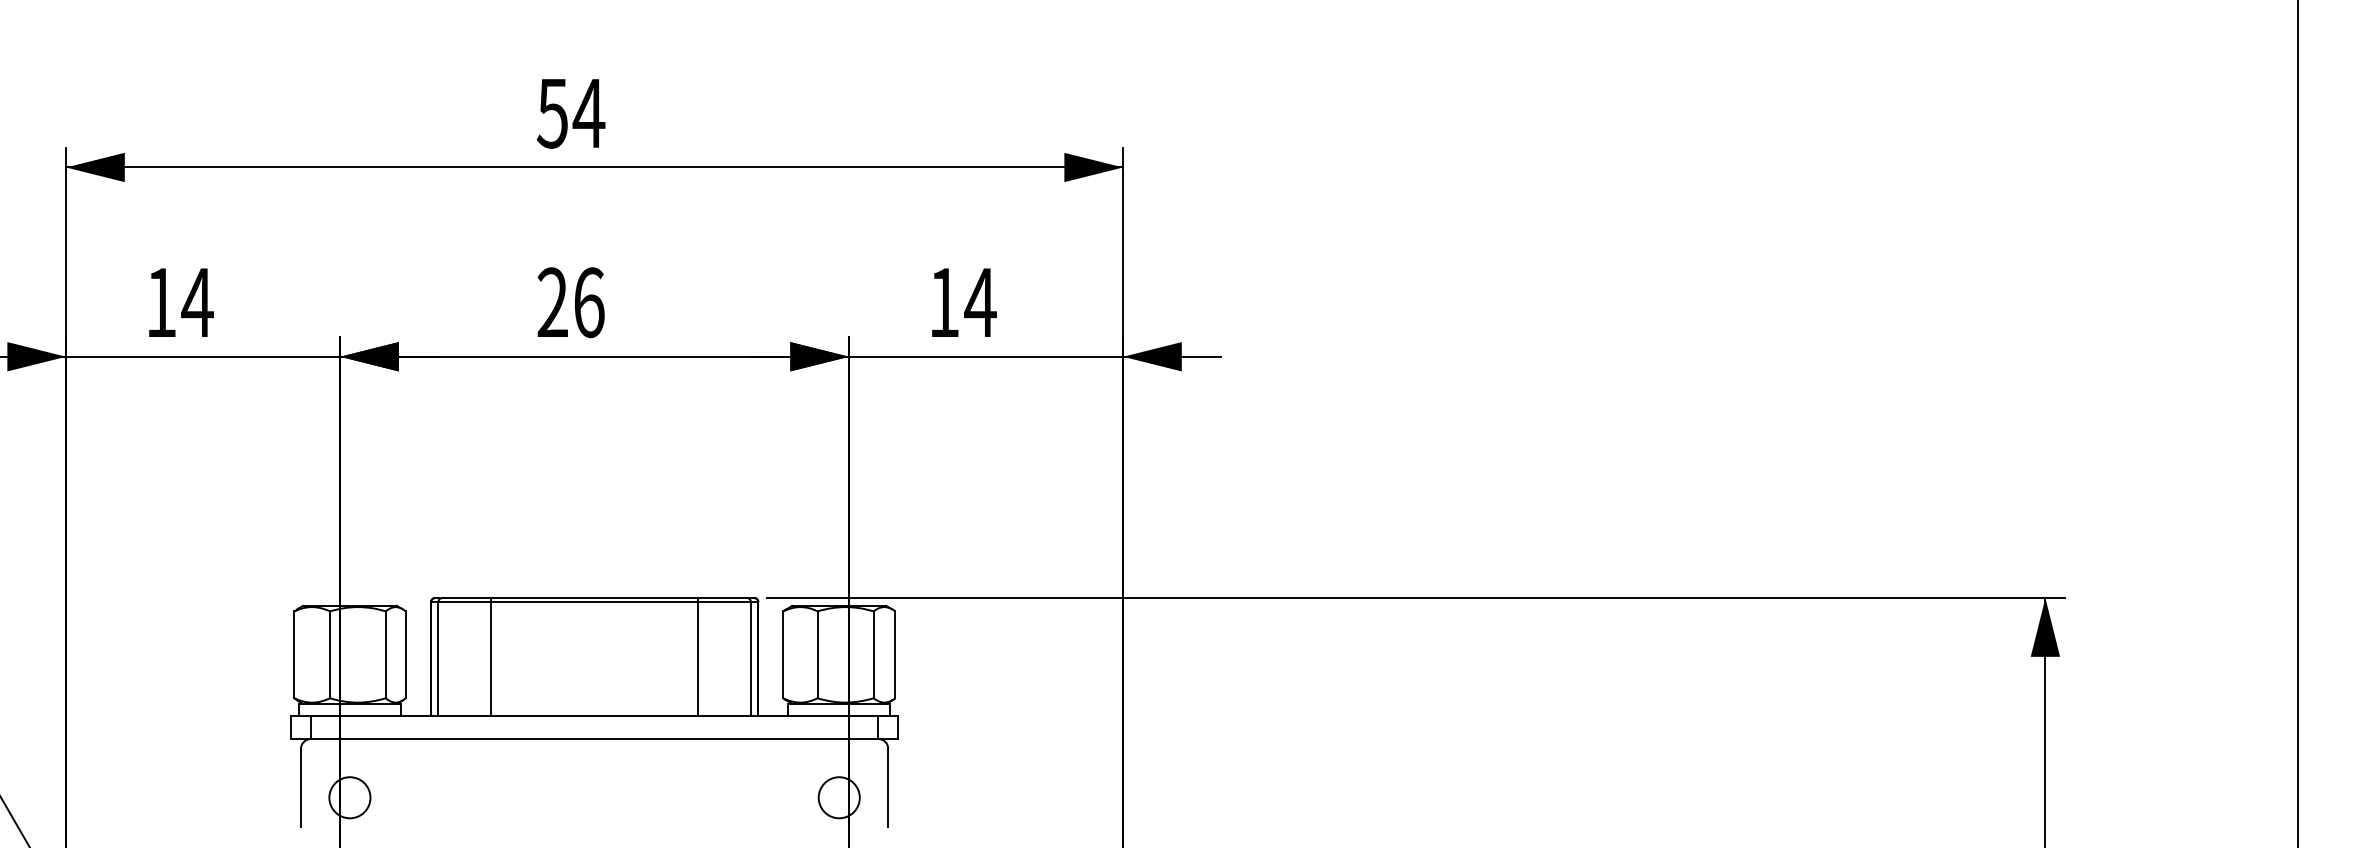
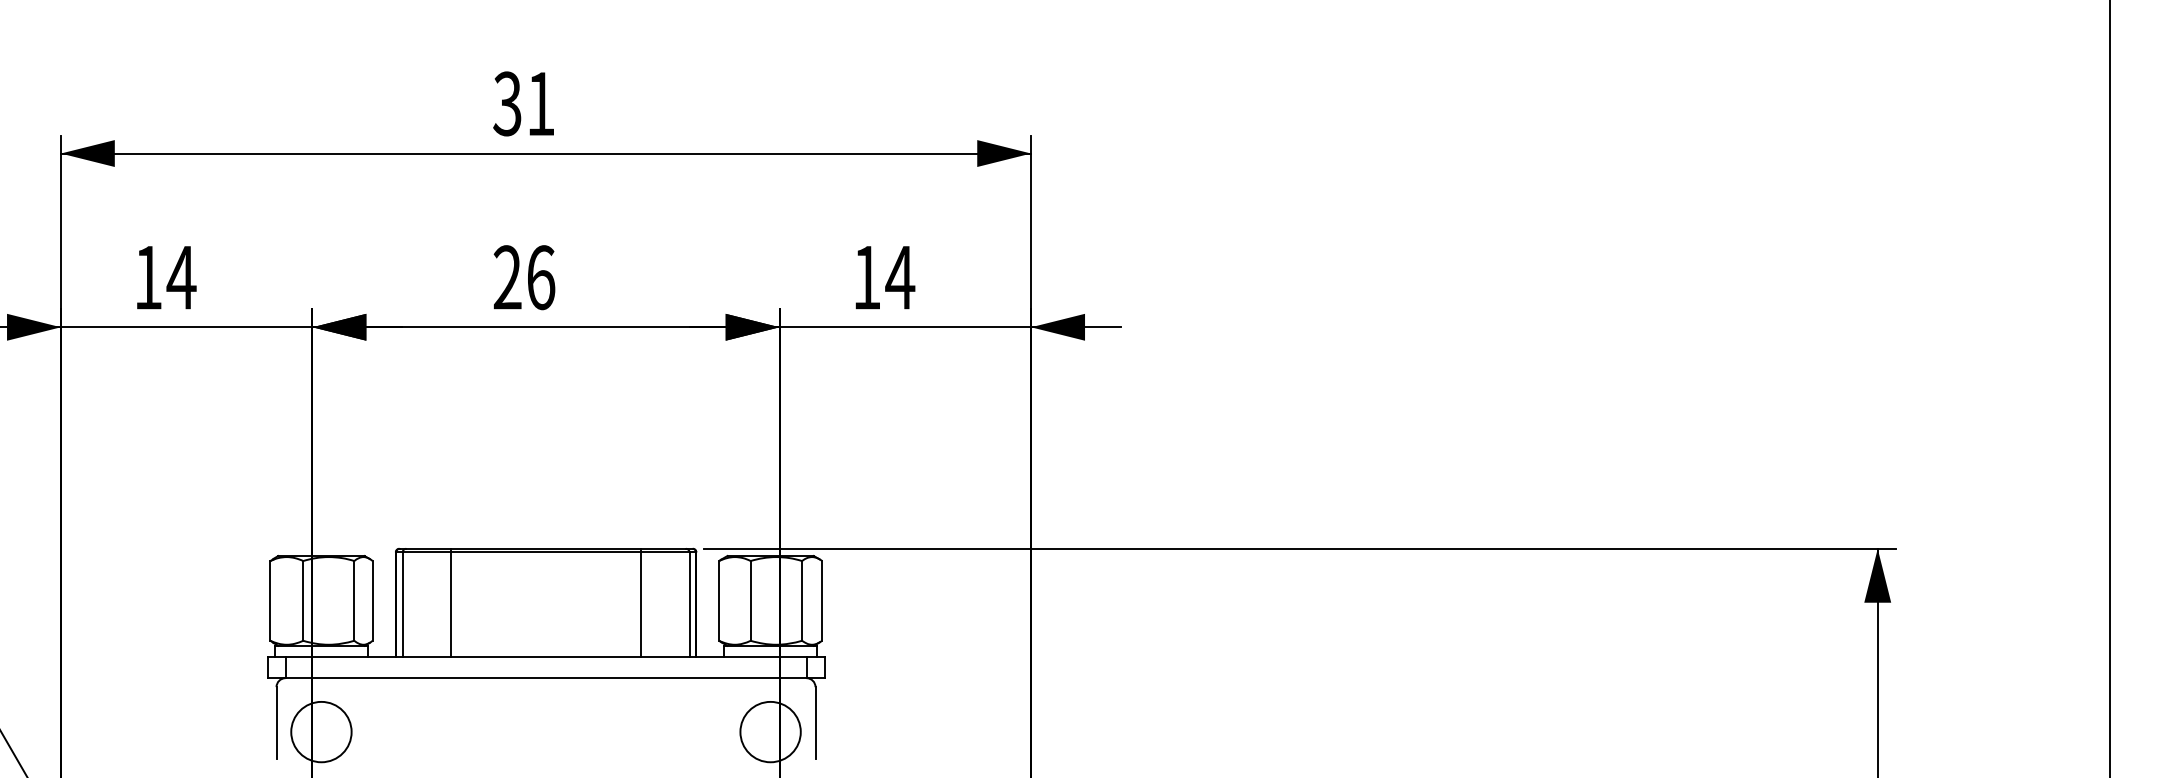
text: (571, 113) -> (524, 103), 54 -> 31
circle: (349, 797) -> (321, 731), size x1.6
circle: (838, 797) -> (769, 731), size x1.6

